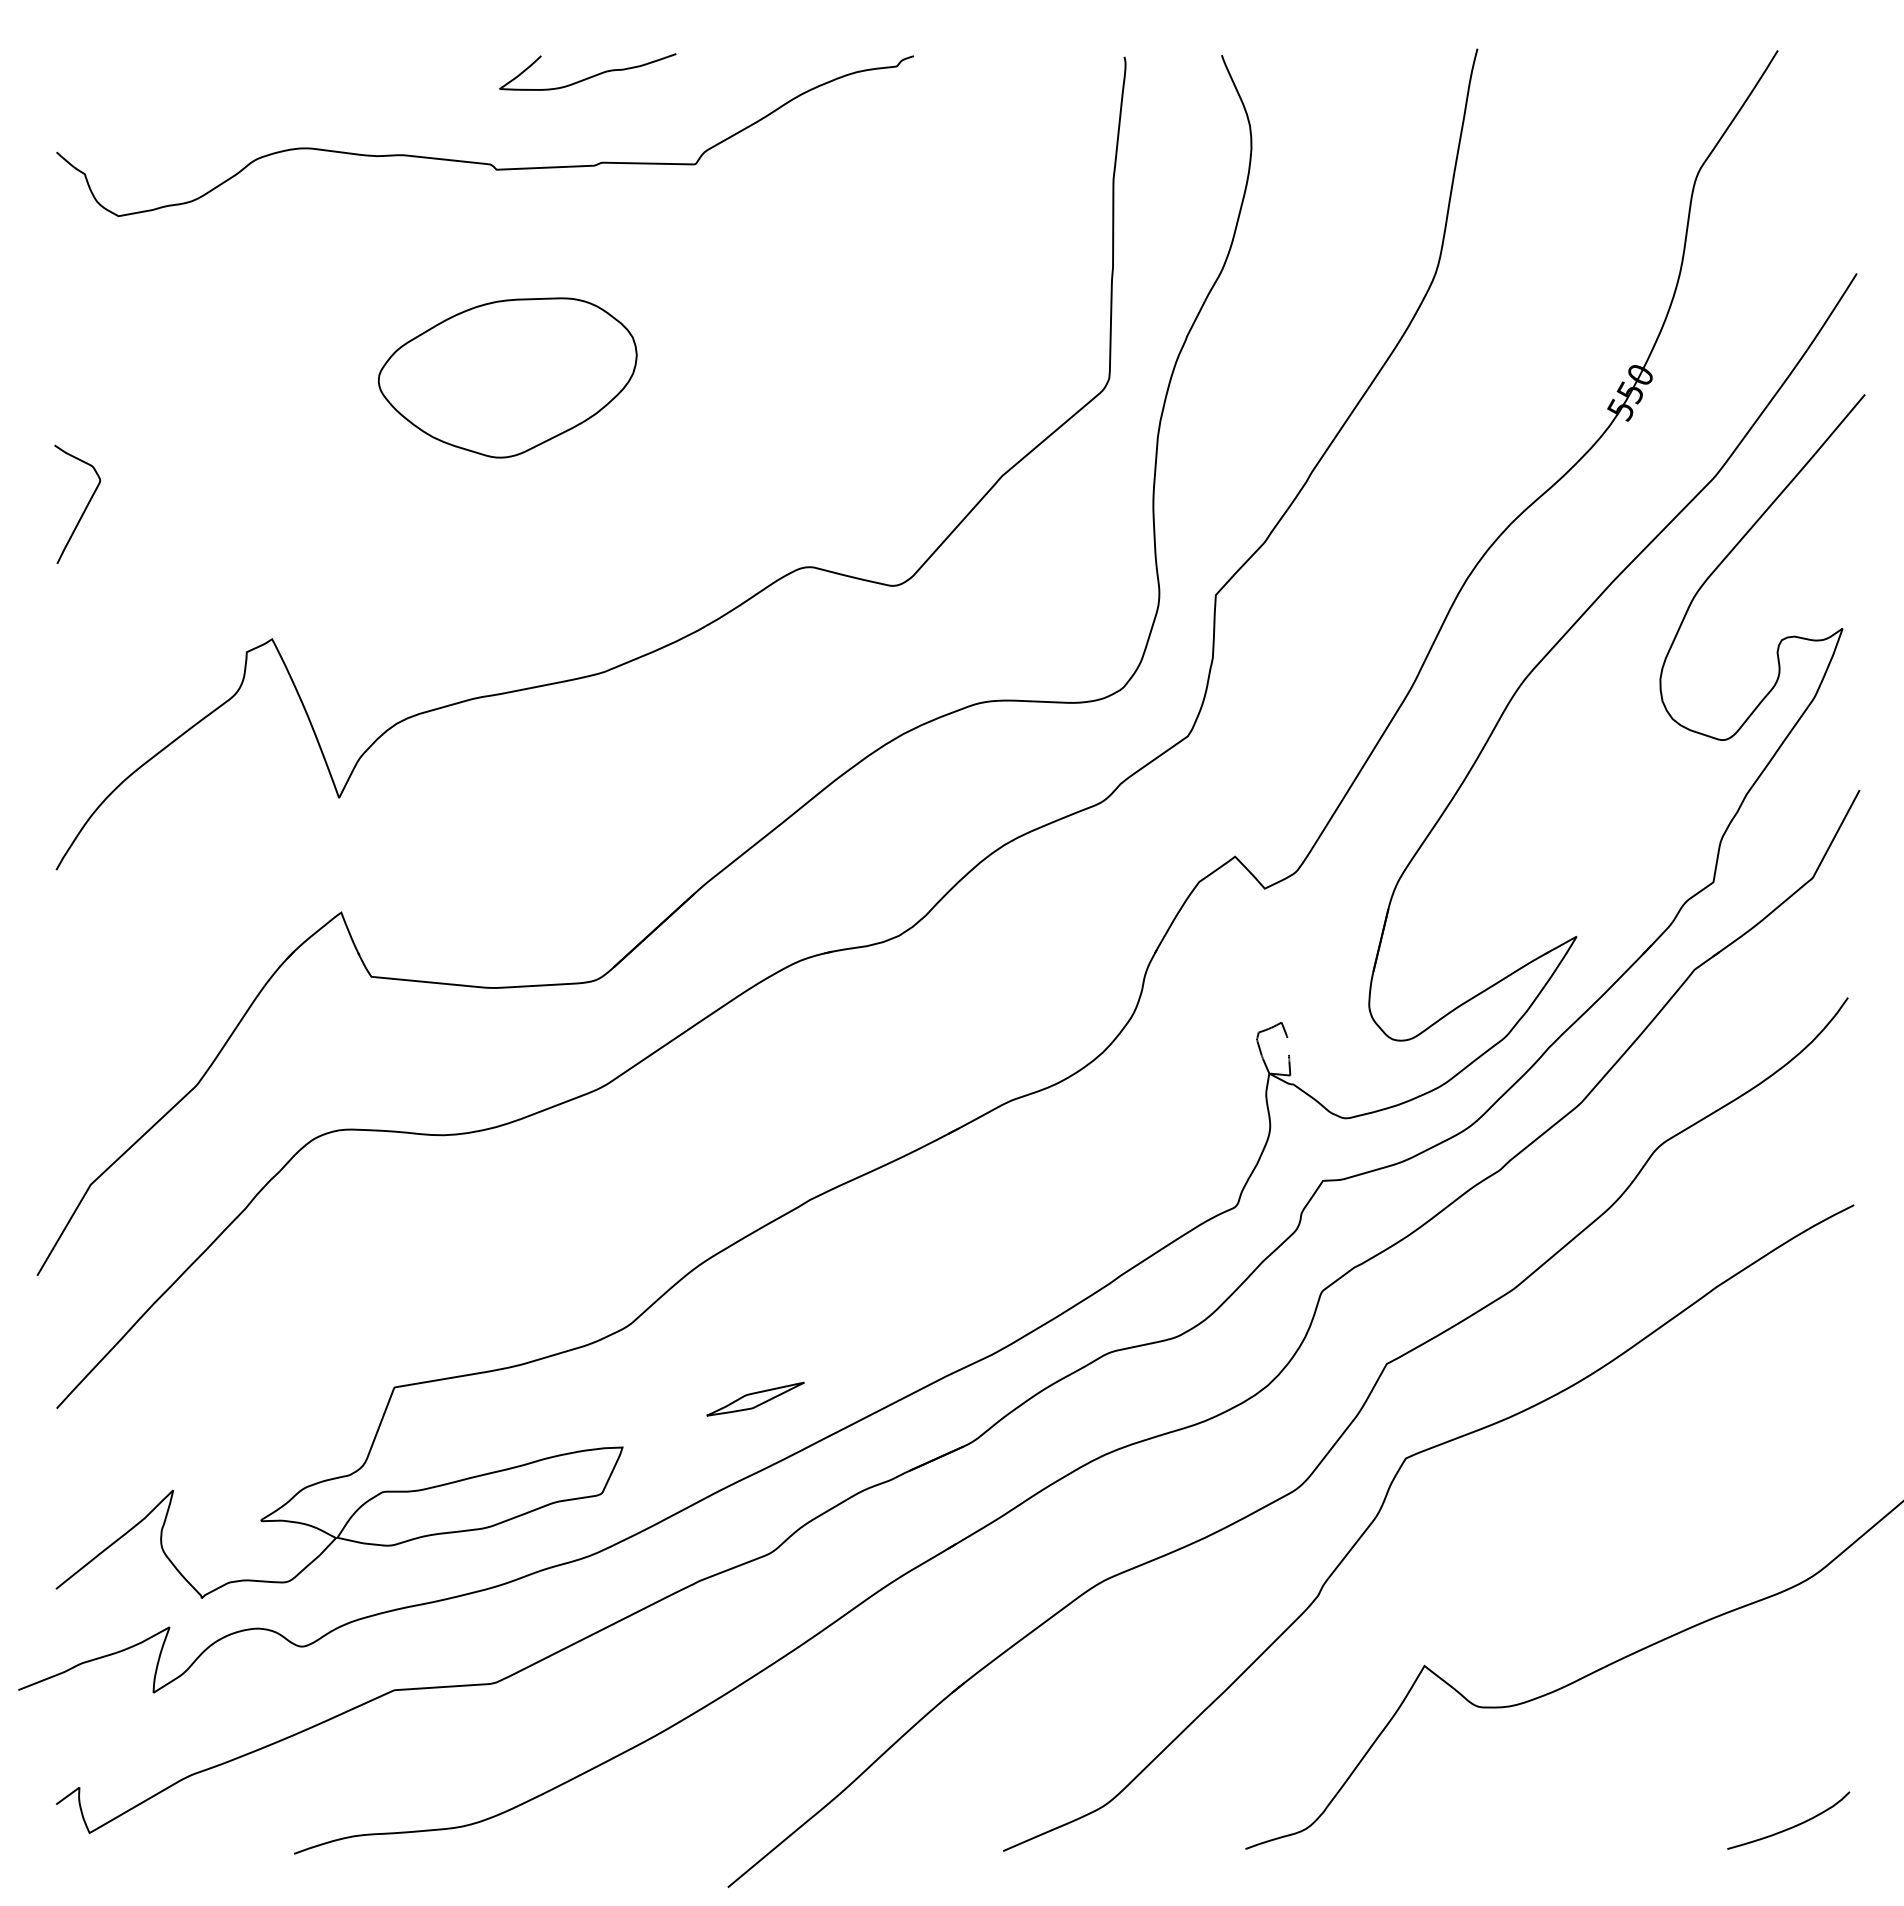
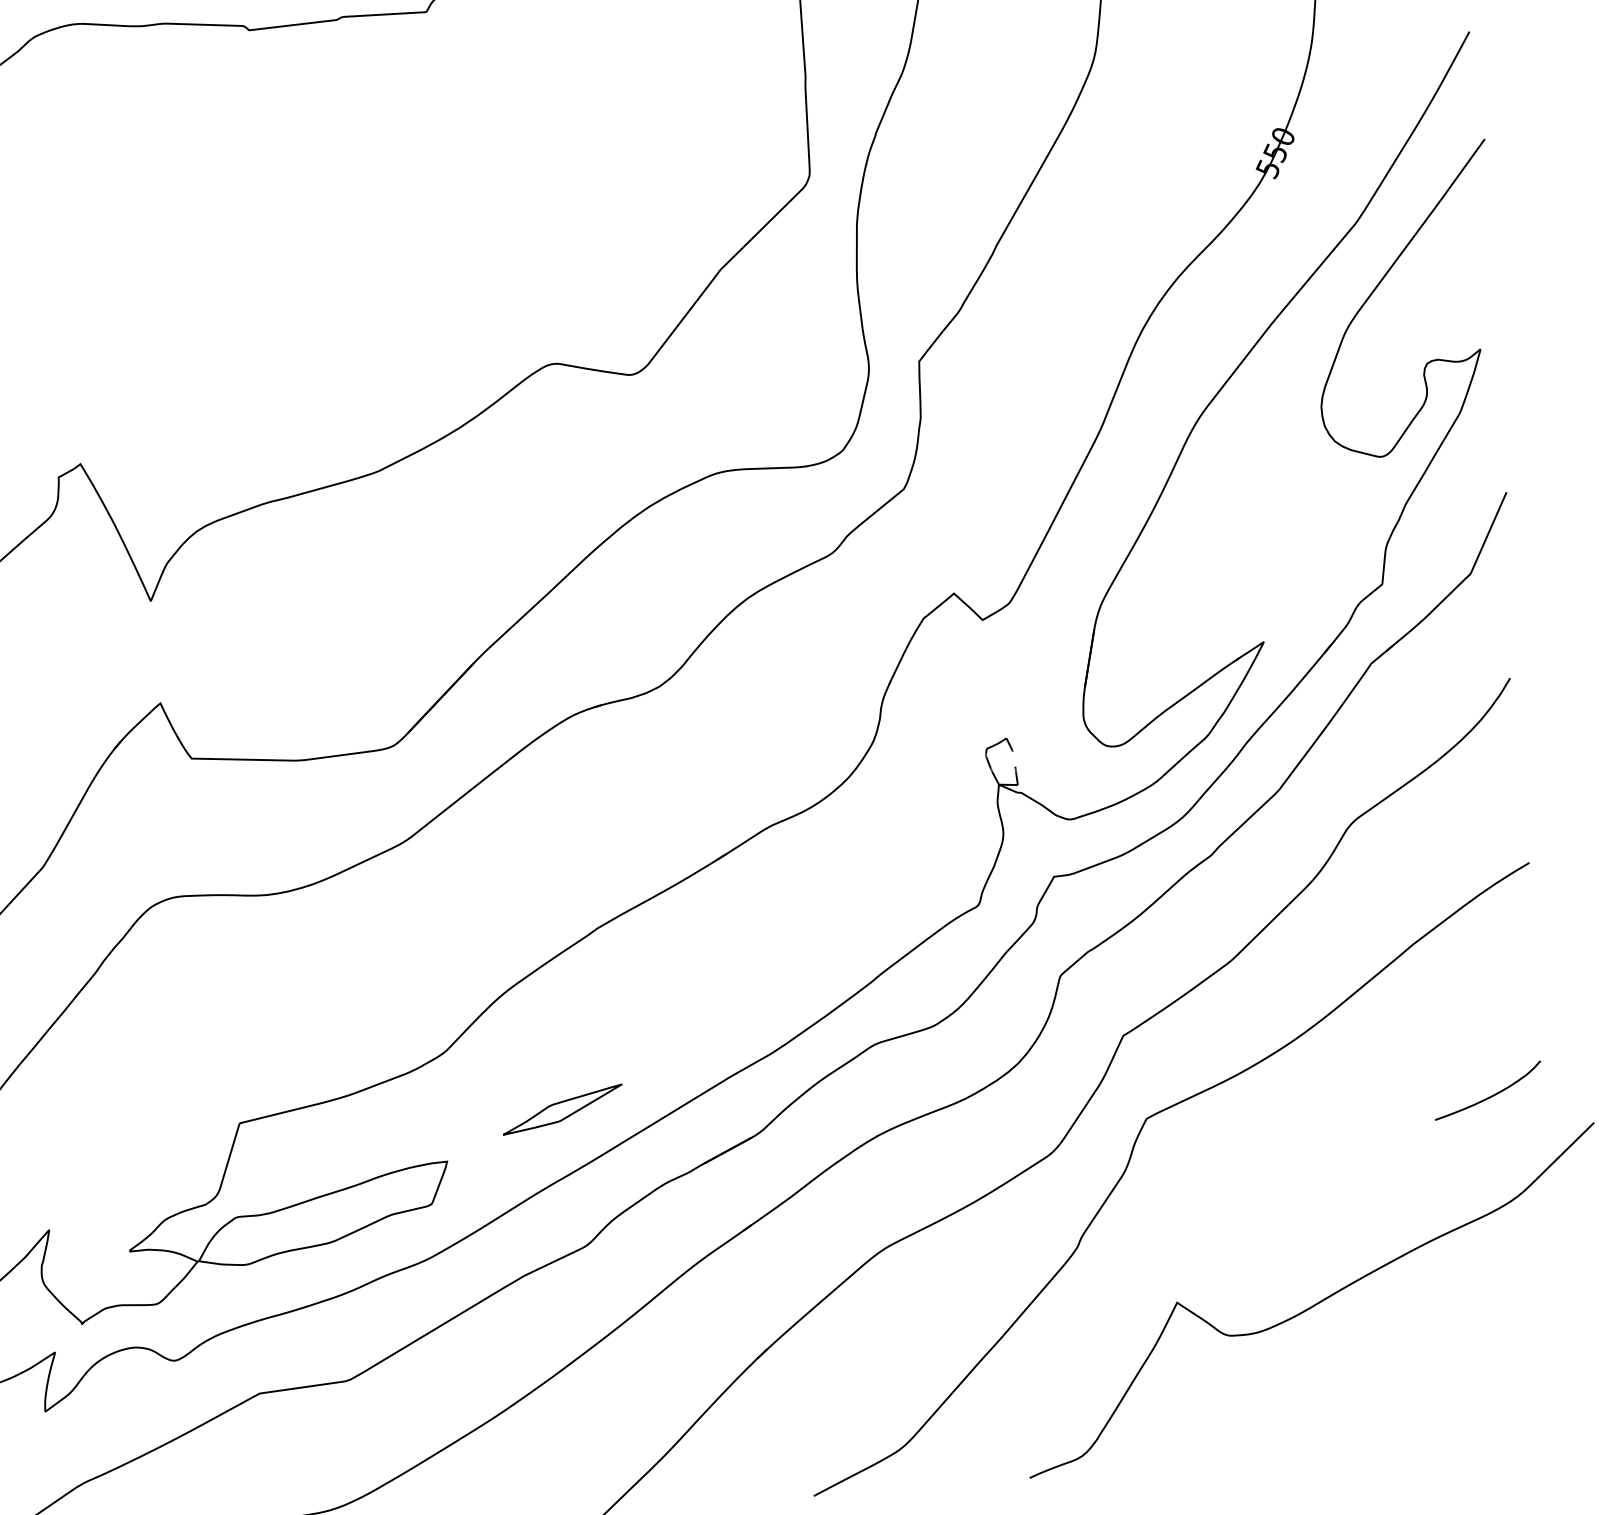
part: (507, 377) -> (272, 214), removed
part: (755, 1398) -> (562, 1108), size x1.4
curve: (1791, 1826) -> (1490, 1095), moved

